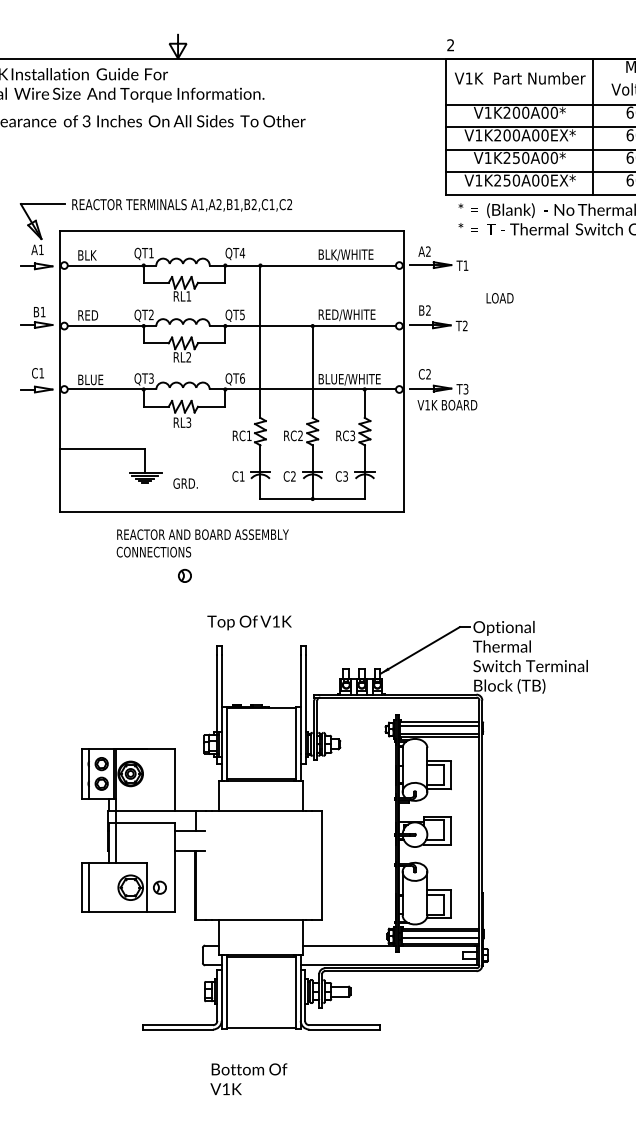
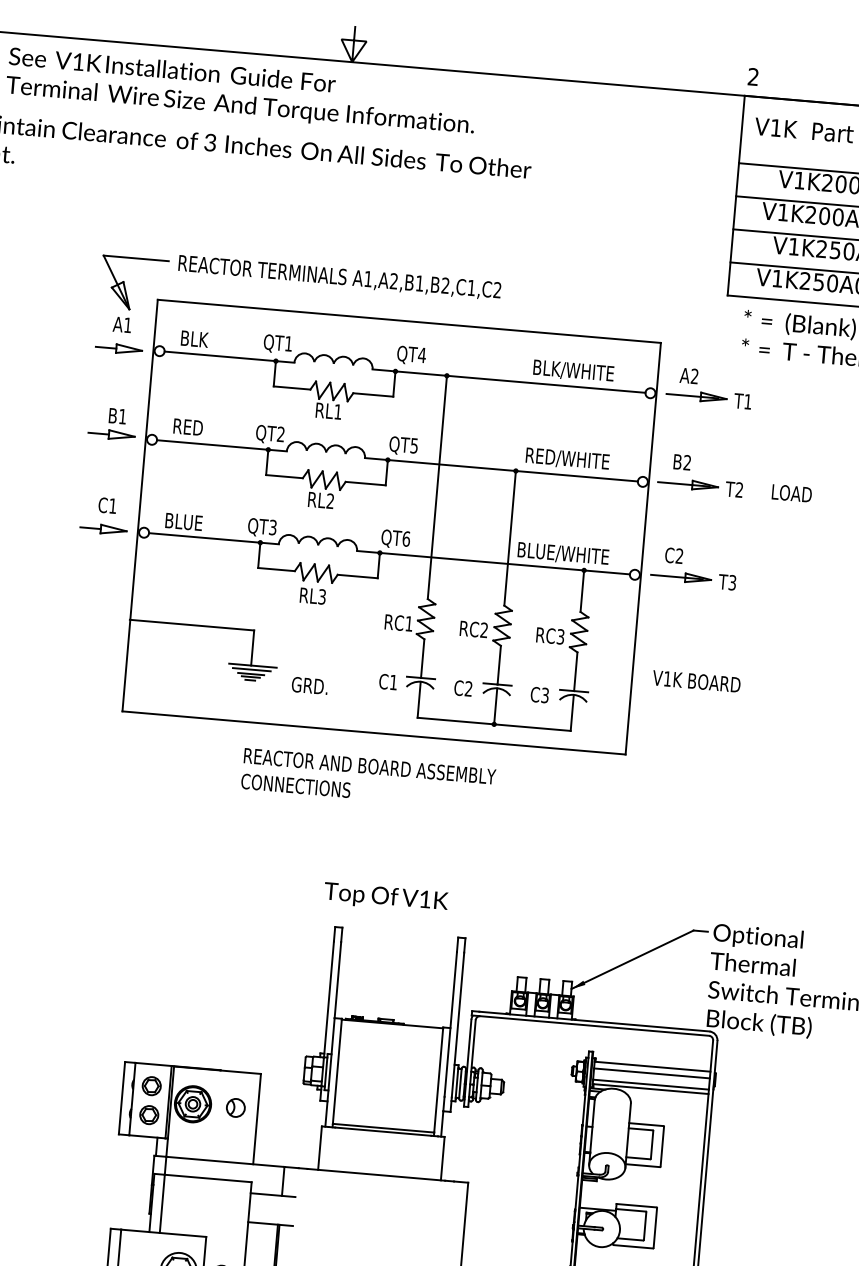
text: (499, 298) -> (791, 493), moved
text: (447, 405) -> (696, 681), moved
text: (202, 543) -> (368, 779), moved
part: (184, 575) -> (235, 1107), moved

